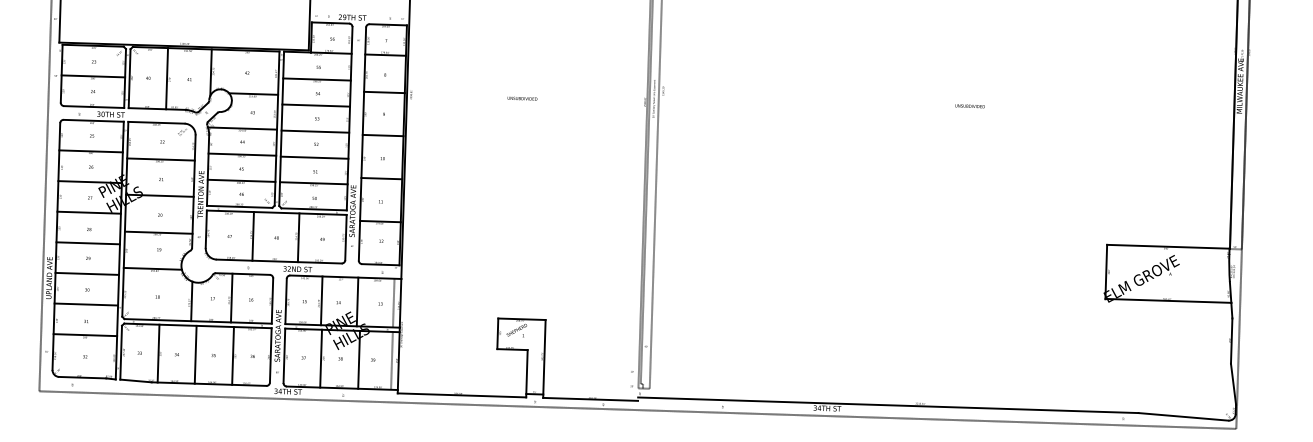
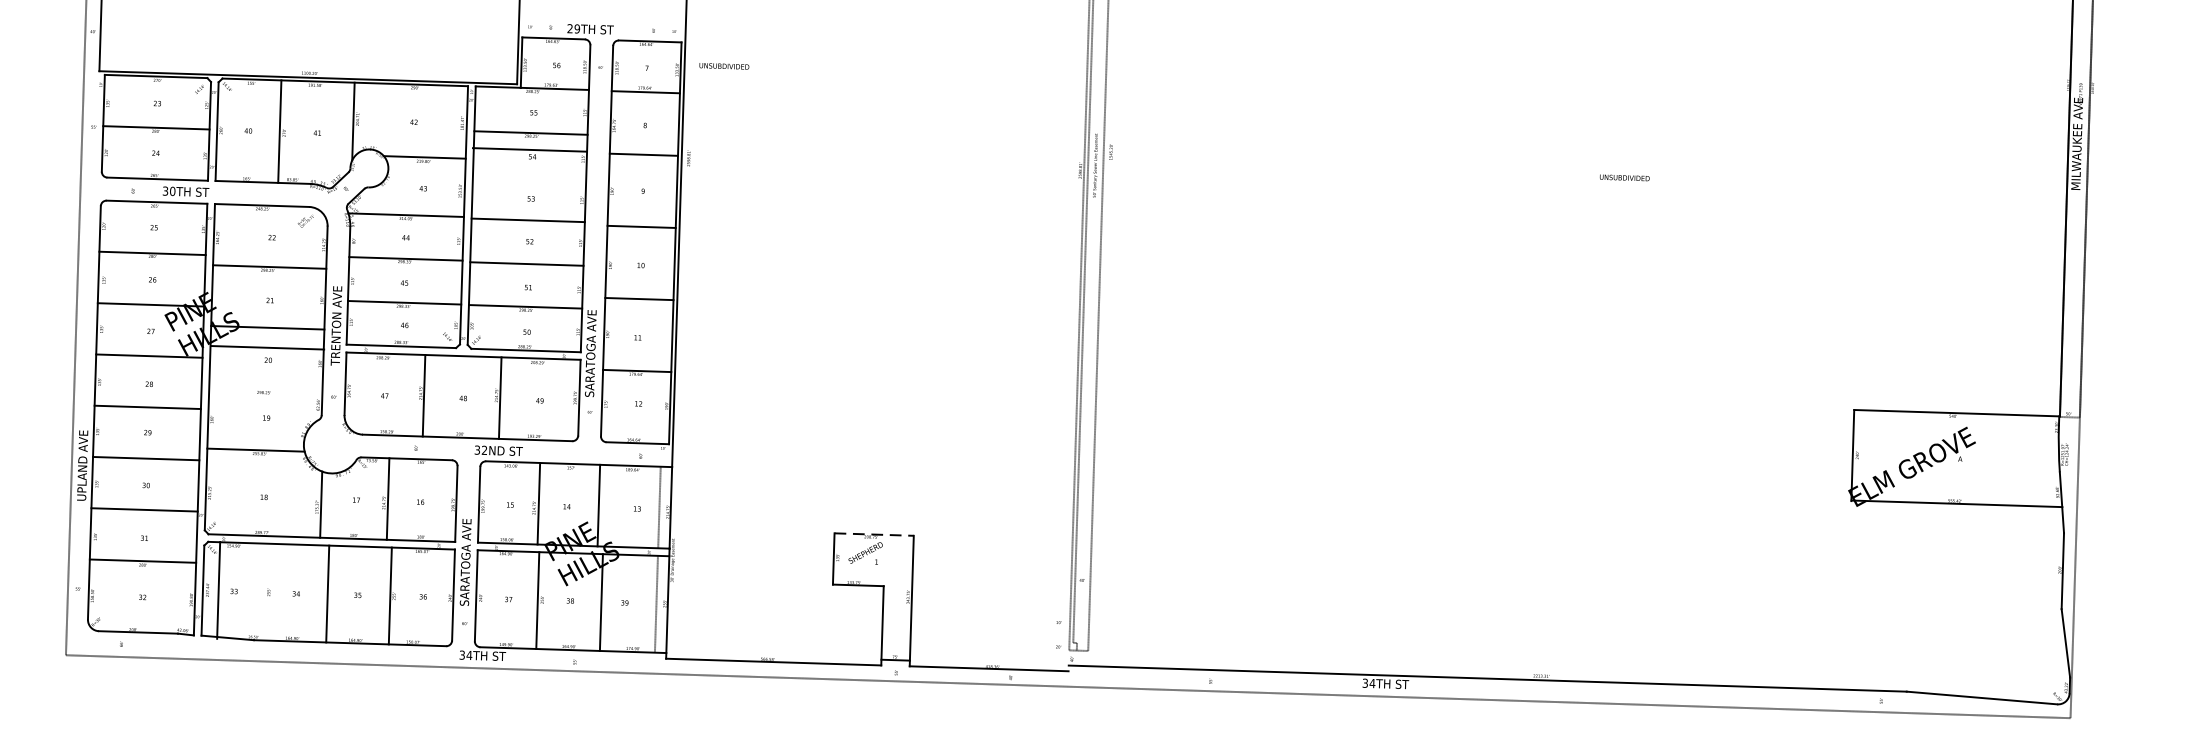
text: (522, 98) -> (724, 66), moved
line: (316, 105) -> (530, 149), moved
line: (158, 232) -> (267, 347), moved
line: (521, 319) -> (873, 534), solid -> dashed
line: (158, 353) -> (218, 590), moved

